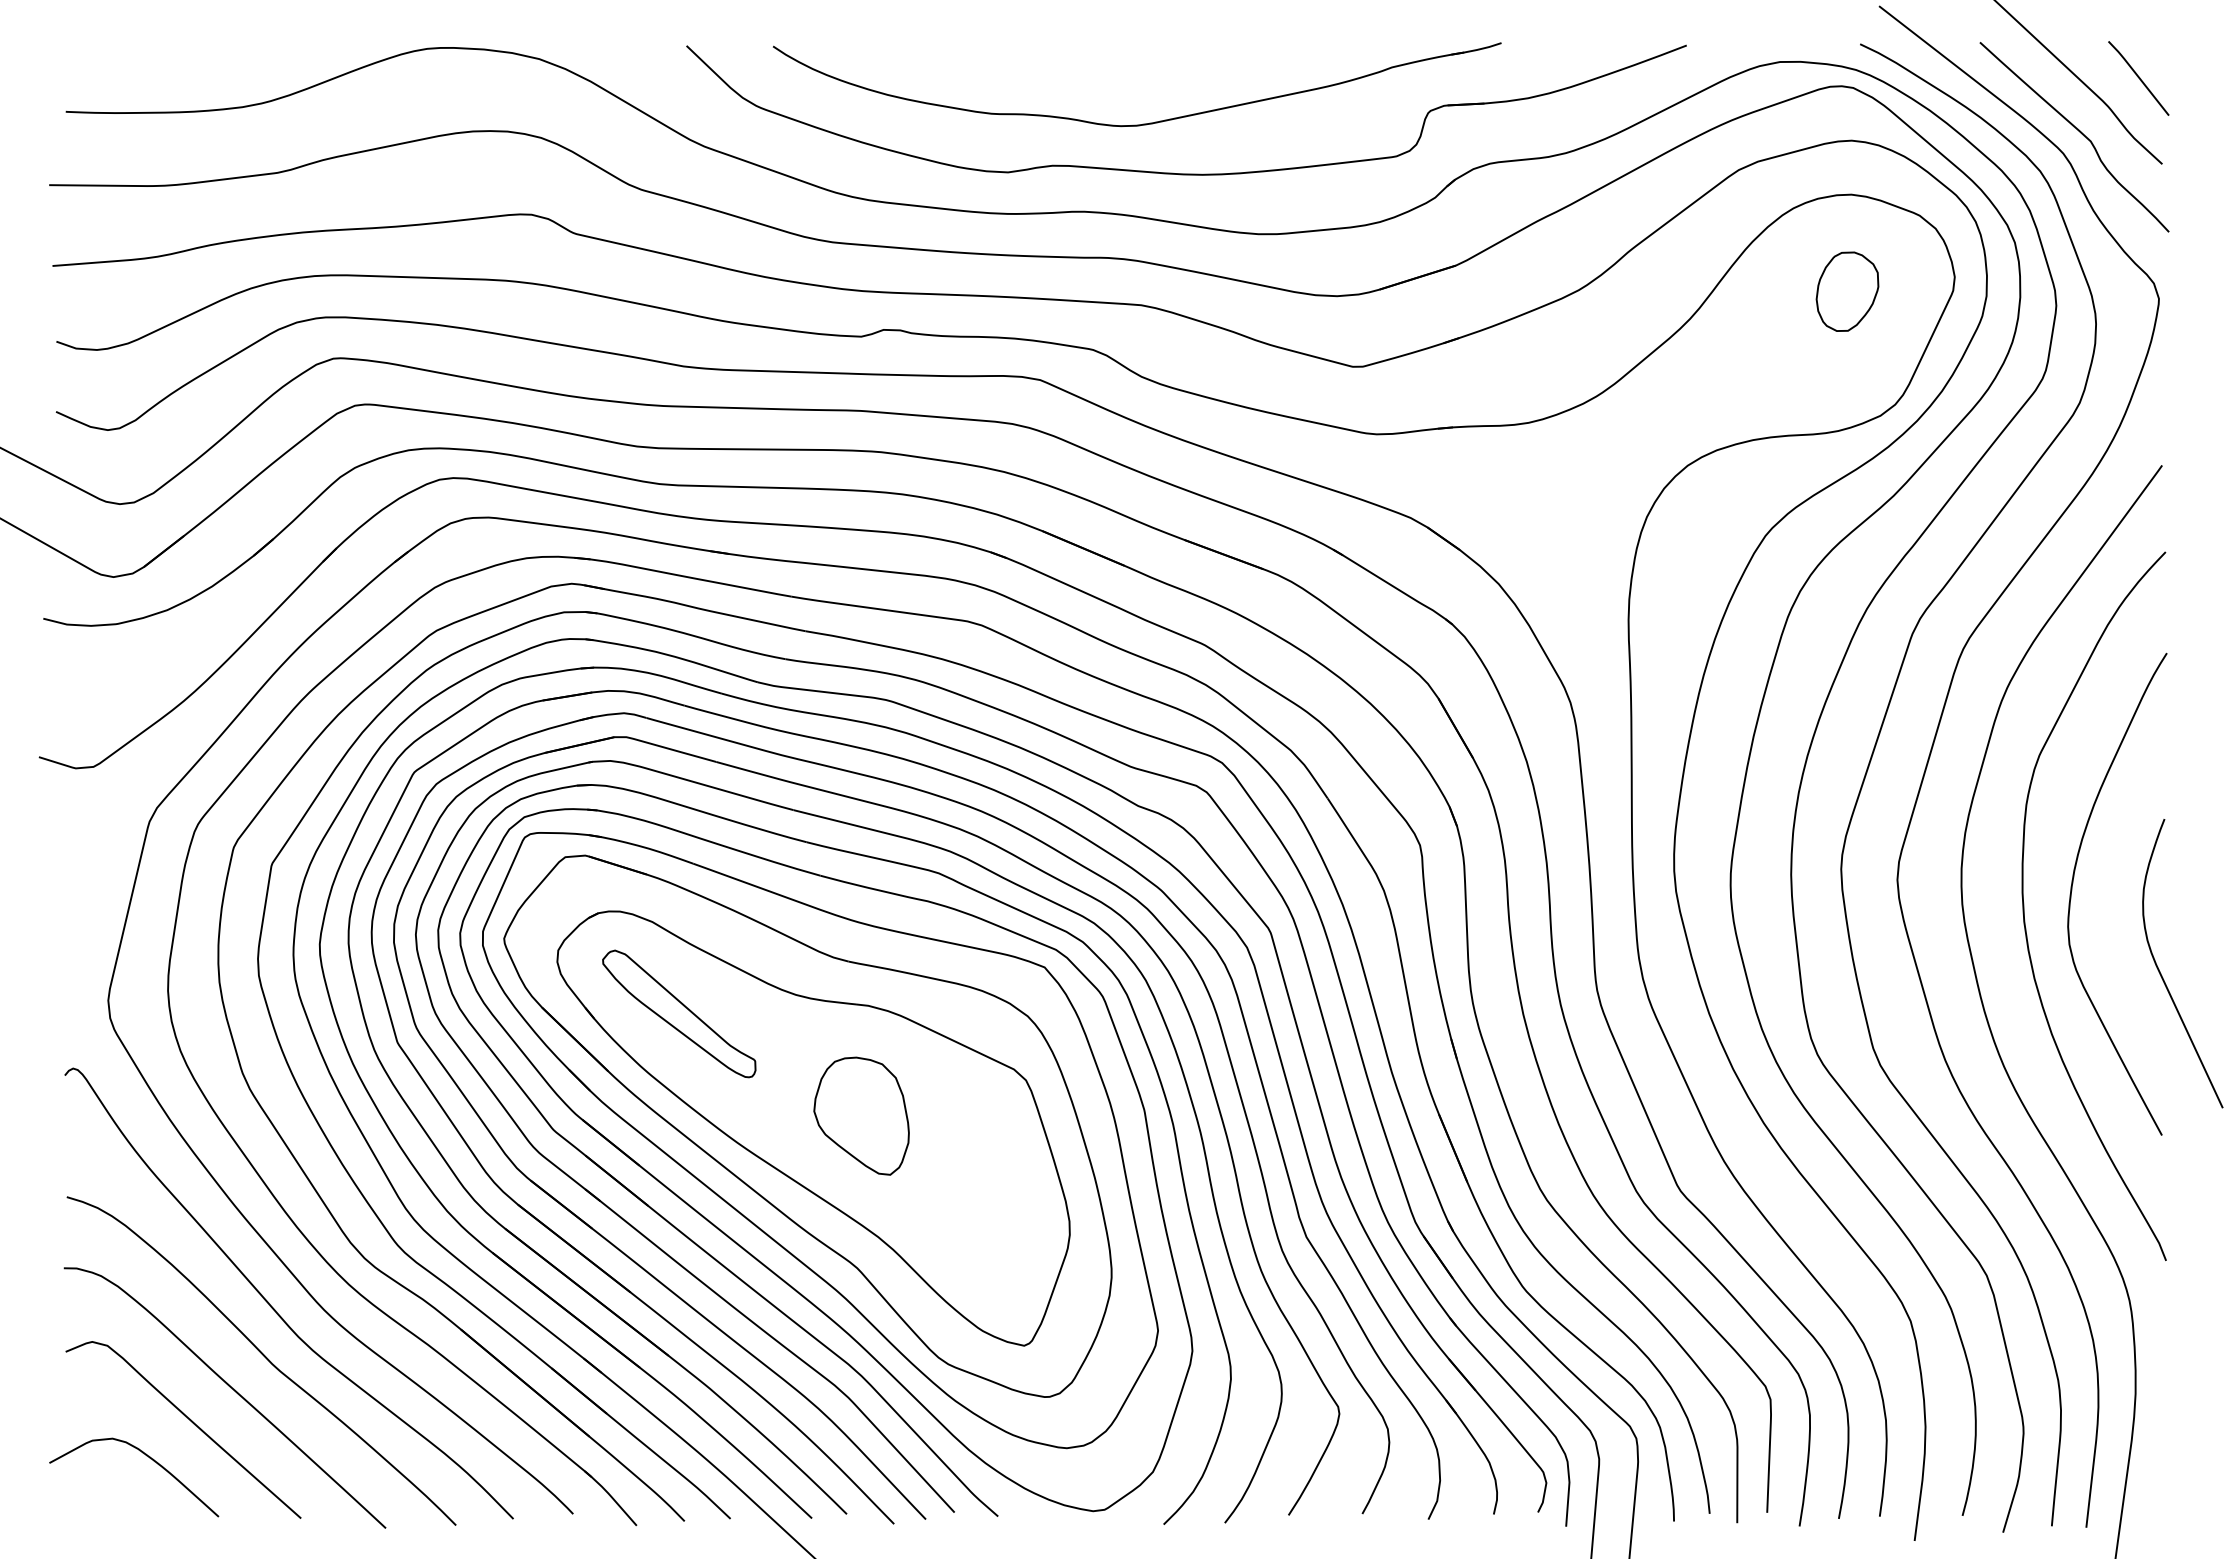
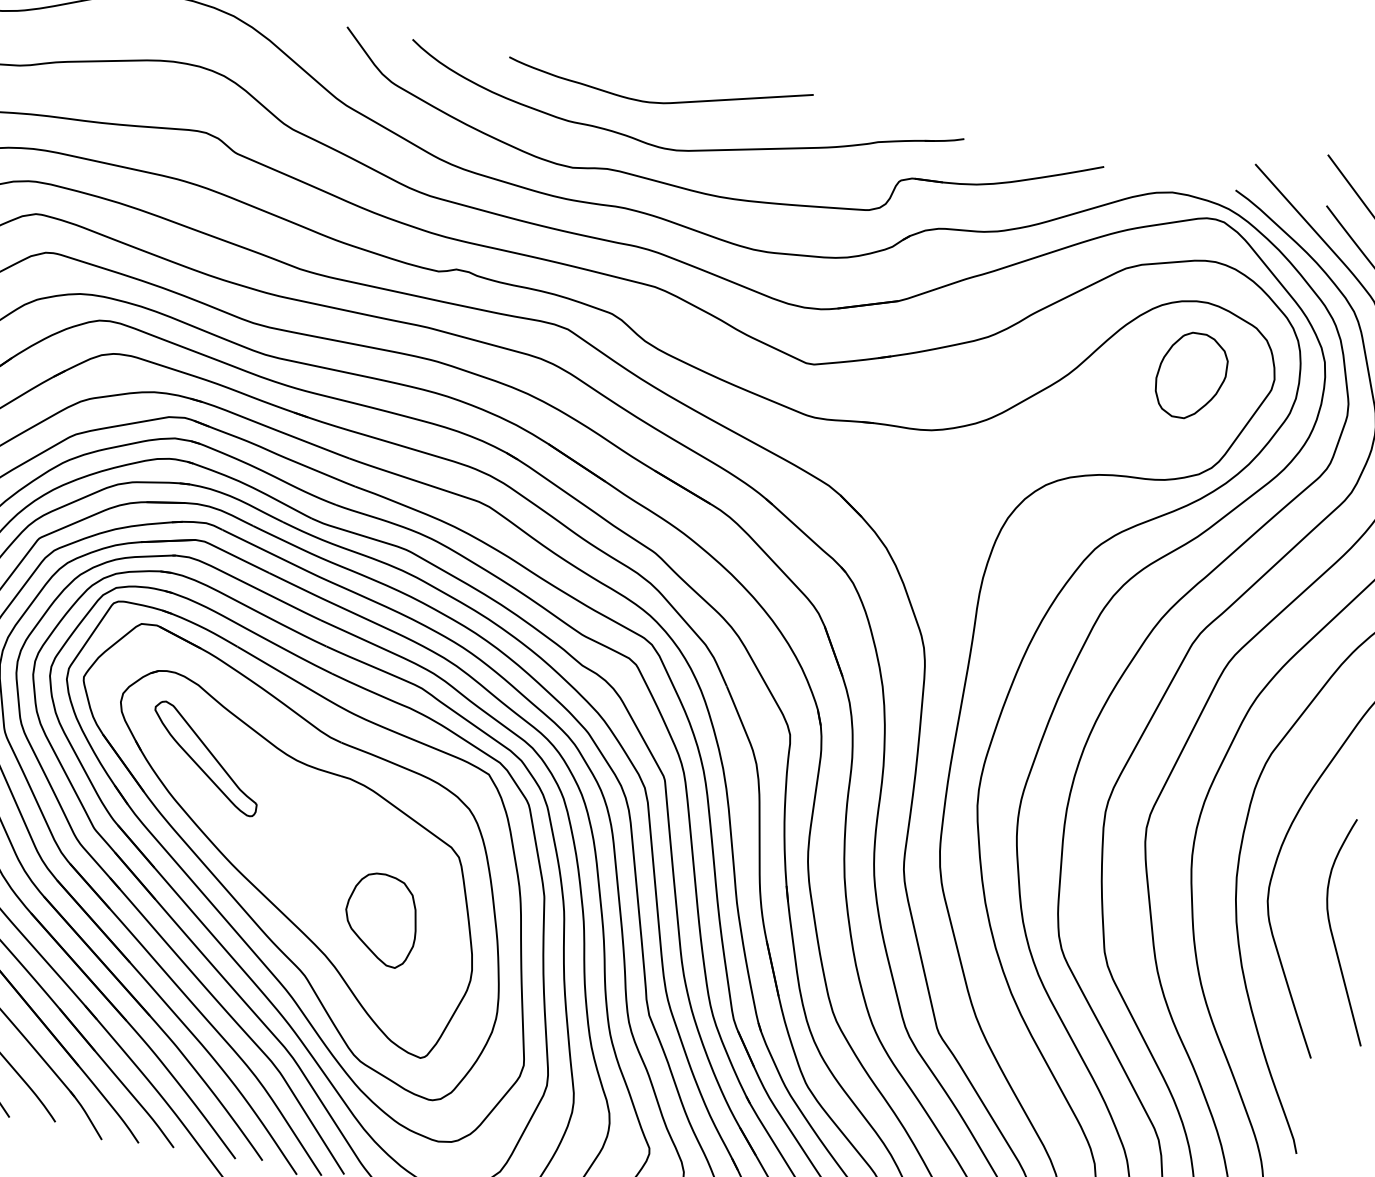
curve: (1099, 68) -> (656, 101), added
part: (1847, 291) -> (1191, 375), size x1.43
part: (861, 1115) -> (381, 919), moved

